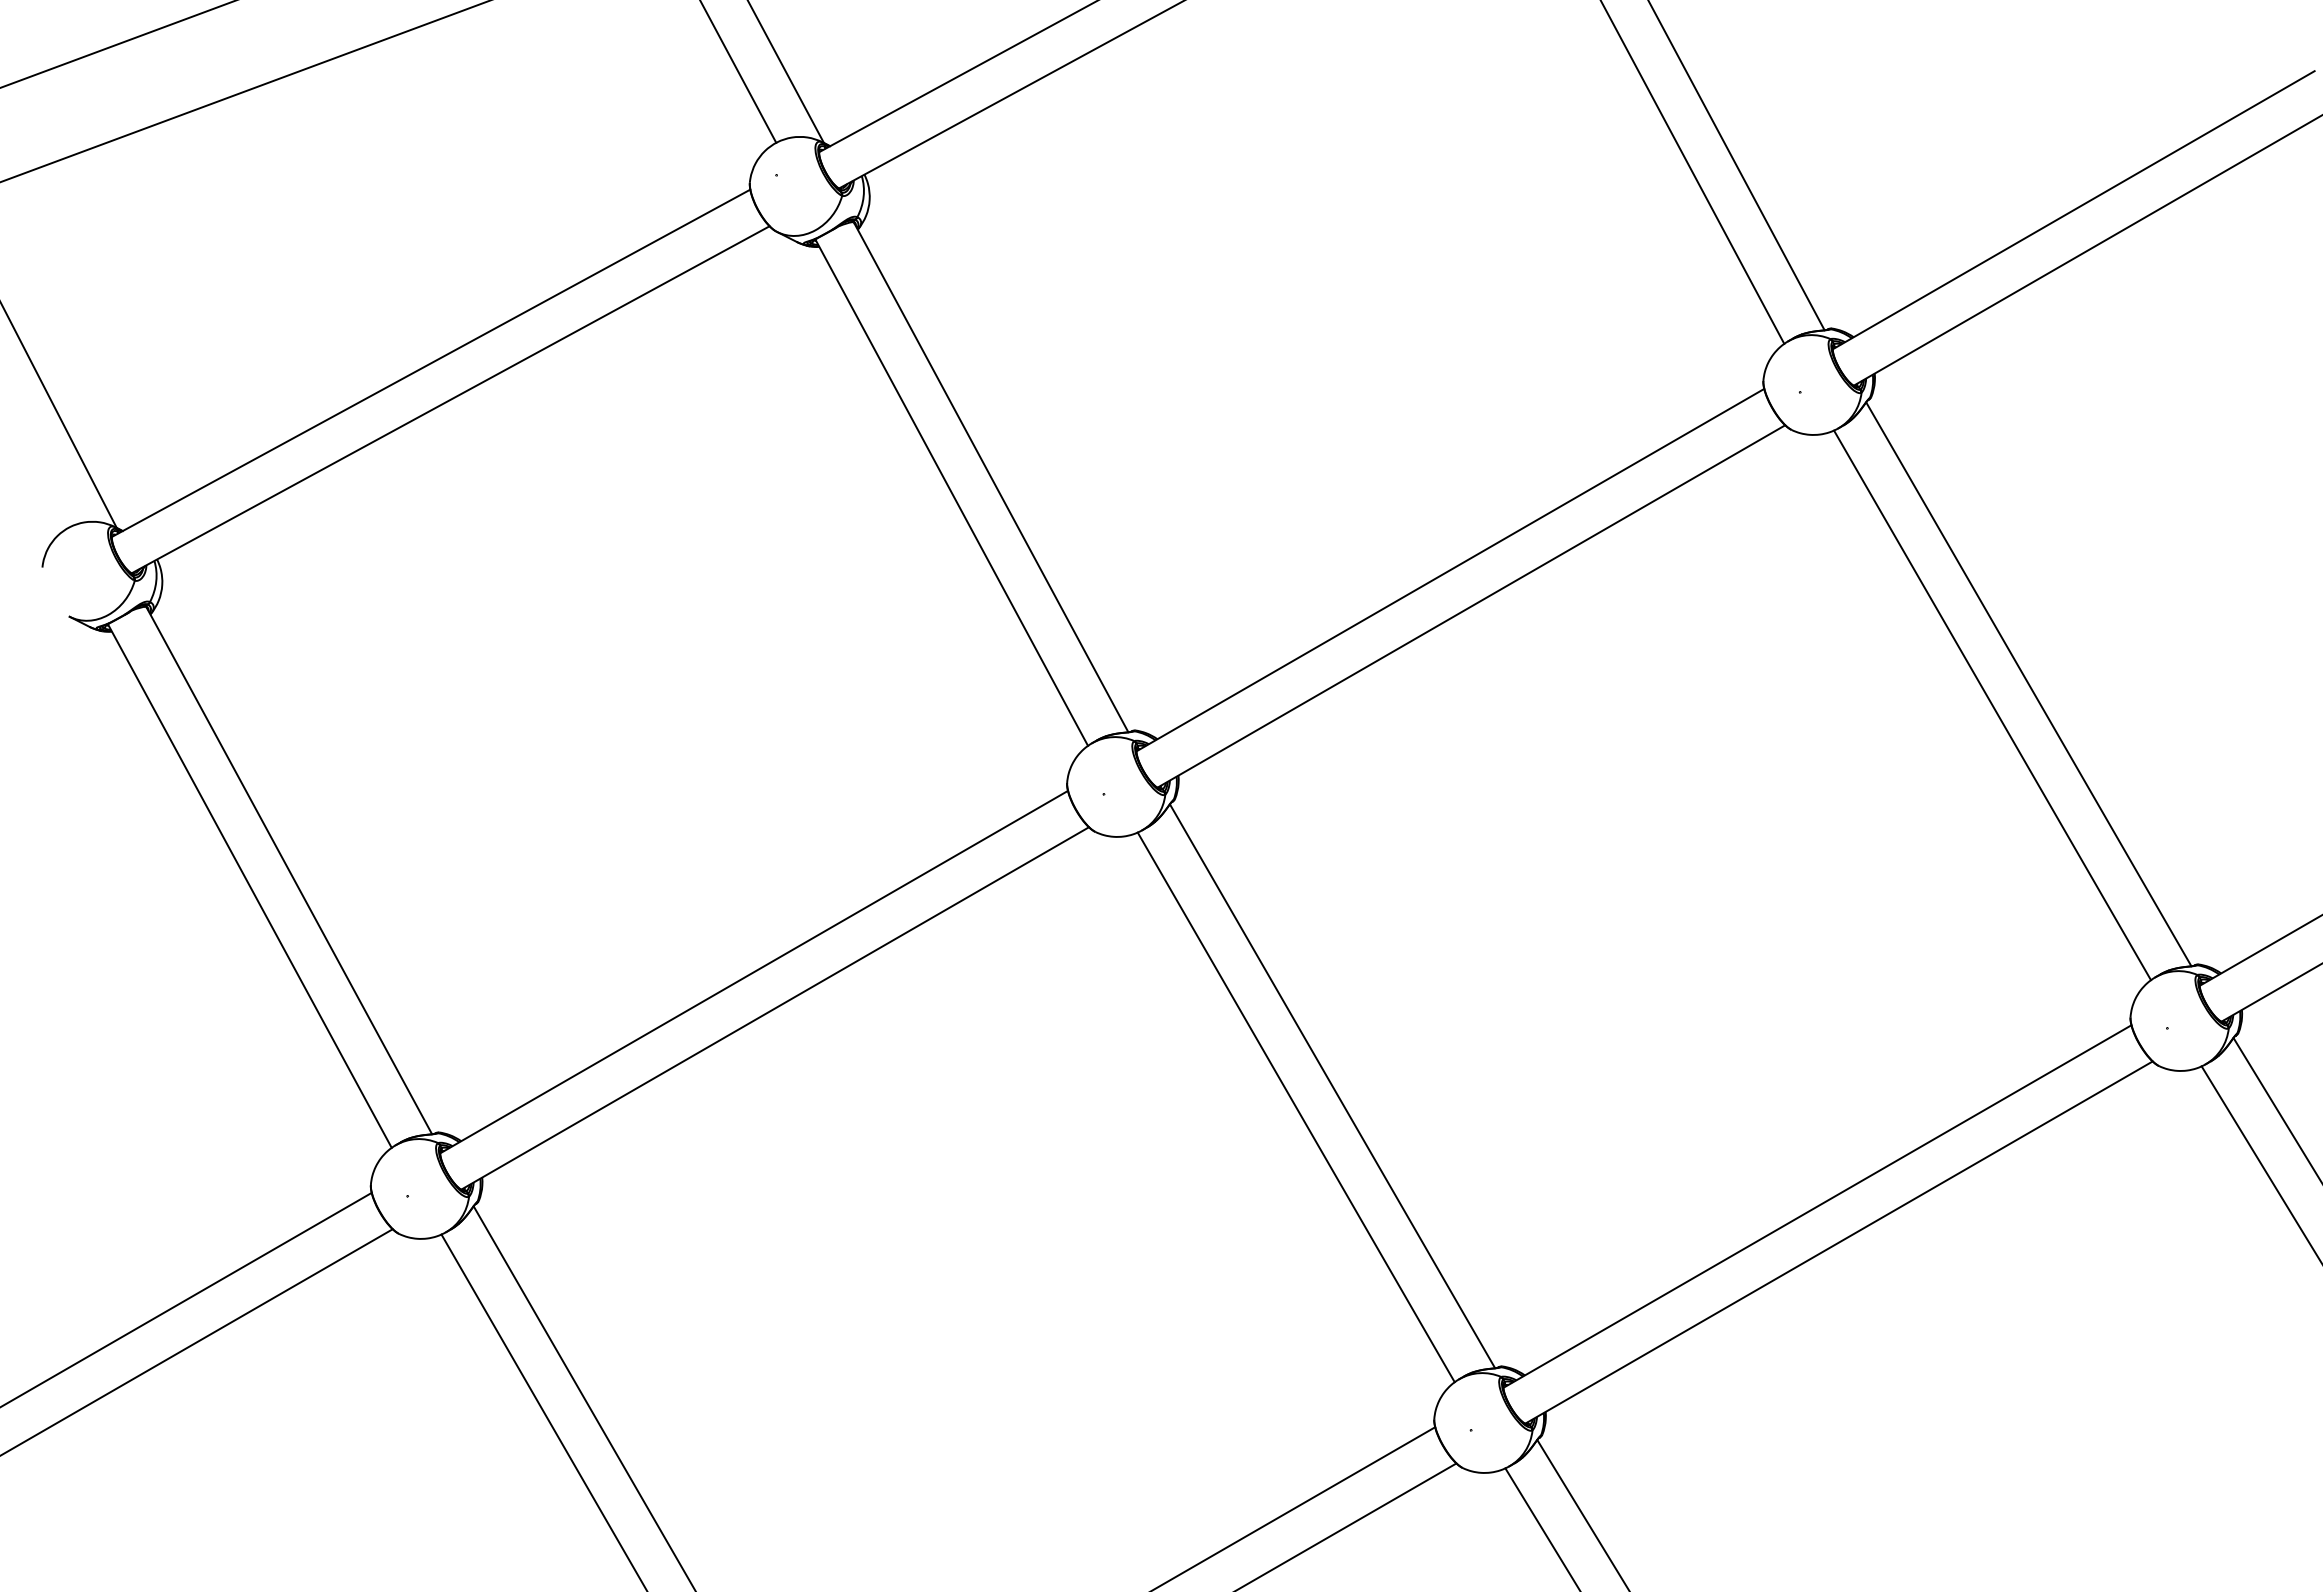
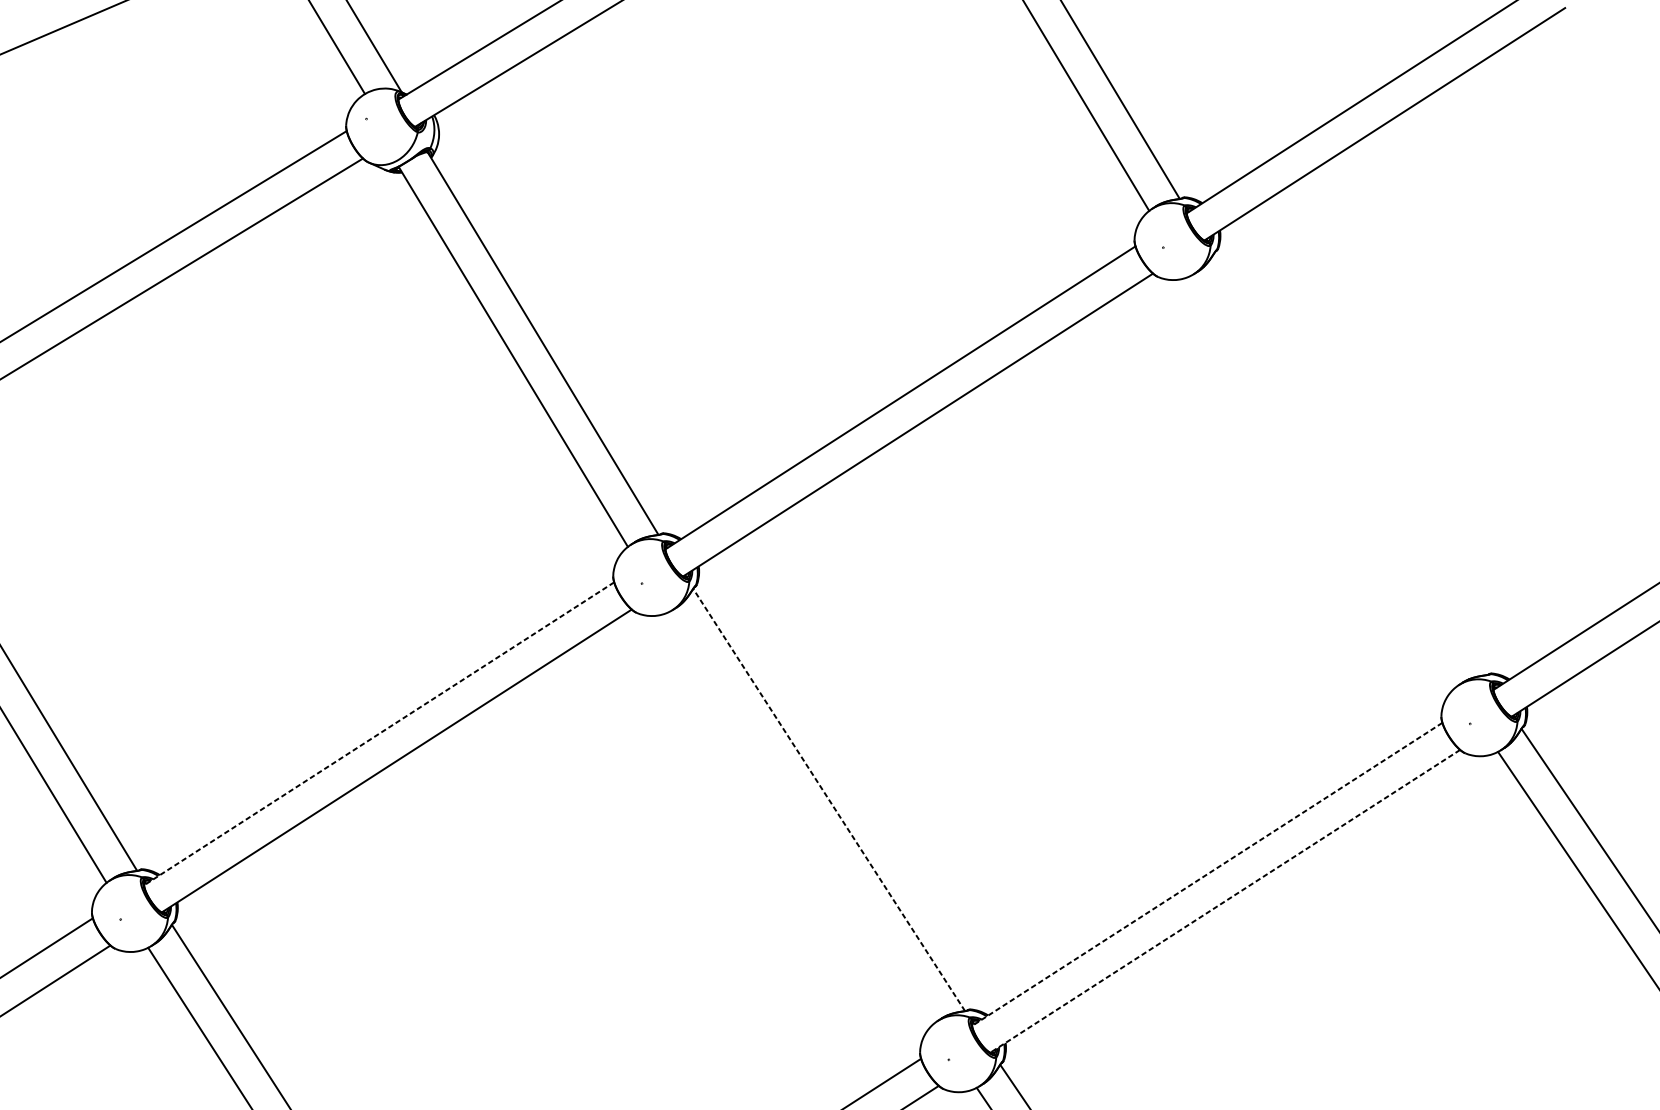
line: (2028, 684) -> (1350, 464), removed
line: (1992, 705) -> (1323, 481), removed
line: (753, 972) -> (378, 734), solid -> dashed
line: (1332, 1085) -> (829, 799), solid -> dashed
line: (1295, 1107) -> (801, 817), removed
line: (1817, 1206) -> (1207, 874), solid -> dashed
line: (1838, 1242) -> (1224, 901), solid -> dashed

